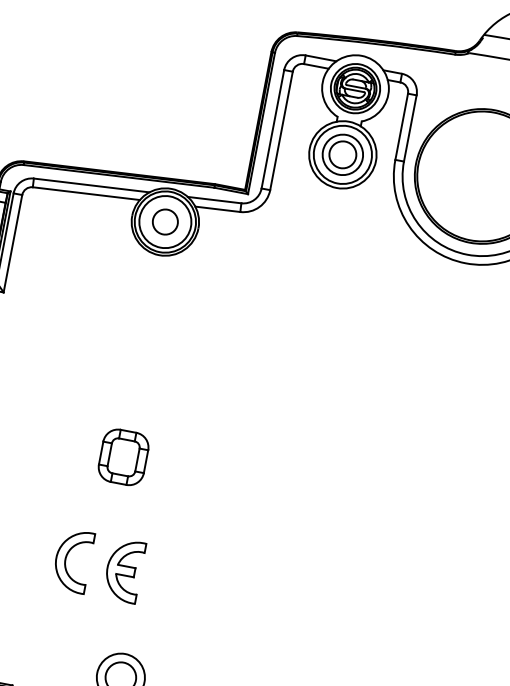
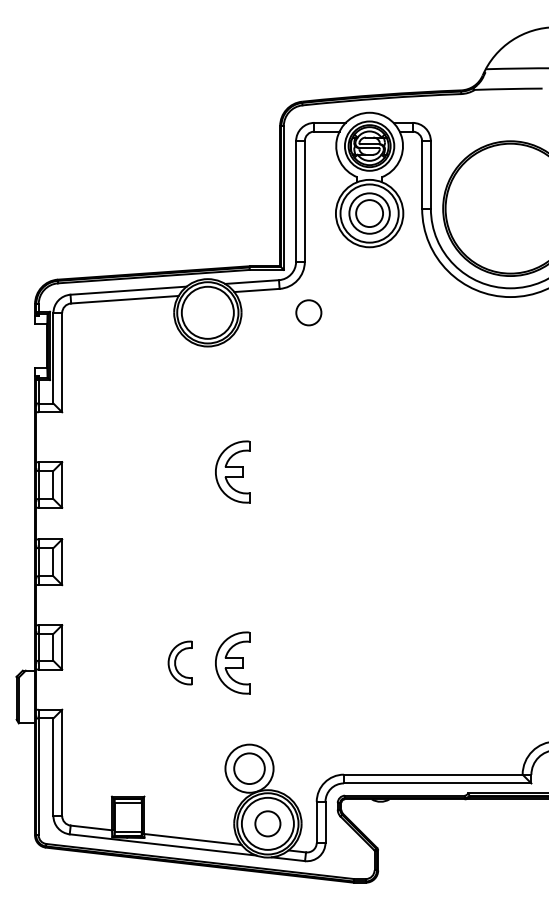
circle: (165, 221) -> (308, 312), moved
part: (159, 382) -> (232, 471), added
part: (123, 457) -> (210, 551), removed
part: (72, 560) -> (179, 662), size x0.7

